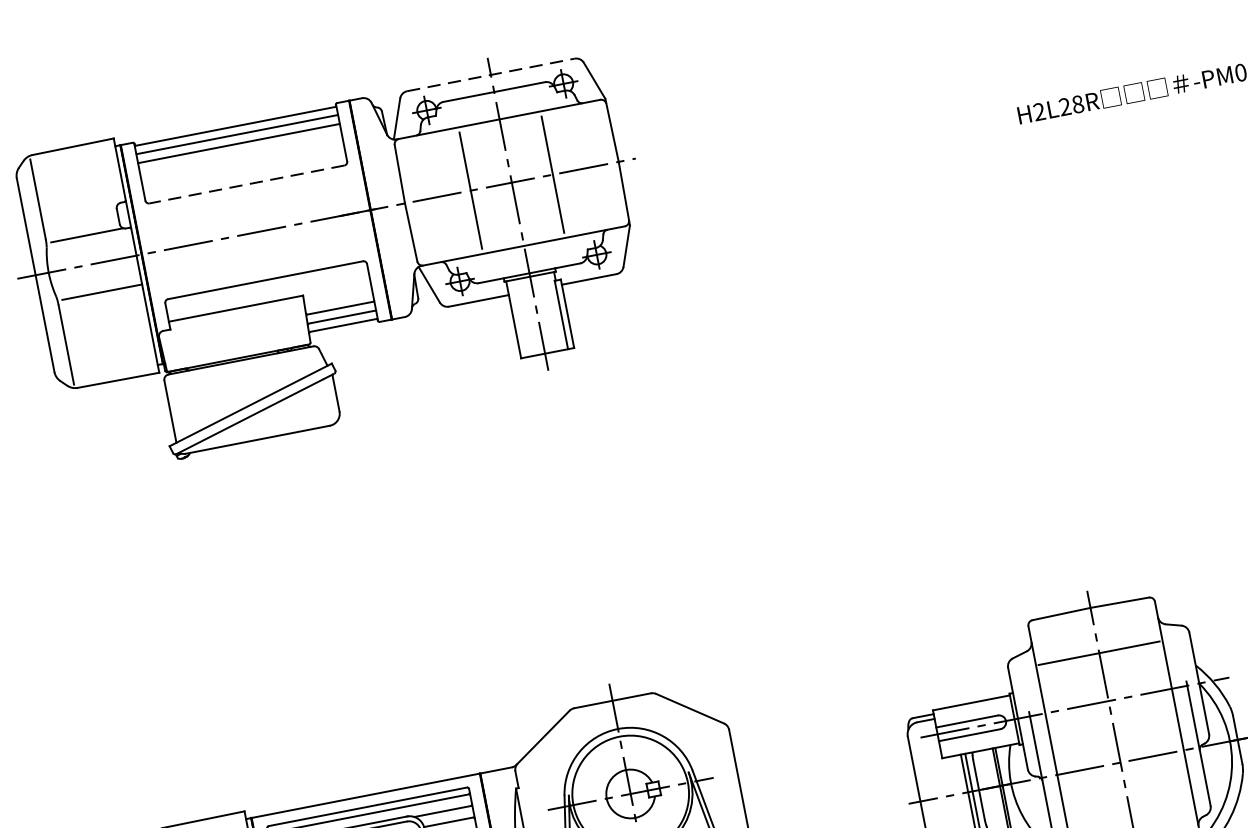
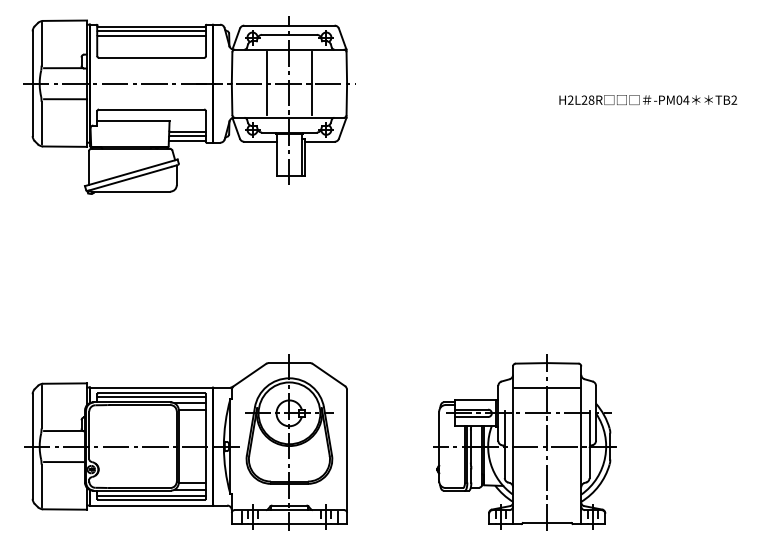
line: (490, 74) -> (289, 25), dashed -> solid
line: (246, 183) -> (151, 57), dashed -> solid

